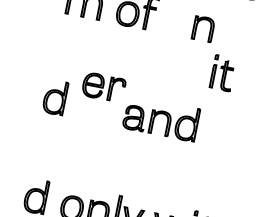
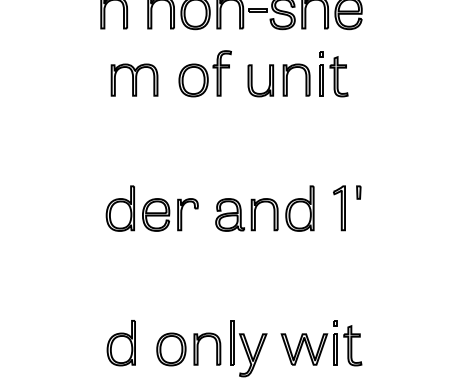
part: (171, 22) -> (252, 80), added
part: (222, 73) -> (333, 74), moved
part: (103, 87) -> (170, 214), moved
part: (232, 120) -> (358, 192), added
part: (216, 129) -> (339, 208), added

